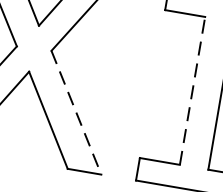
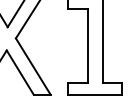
line: (193, 89) -> (88, 45), dashed -> solid
line: (76, 114) -> (33, 67), dashed -> solid

